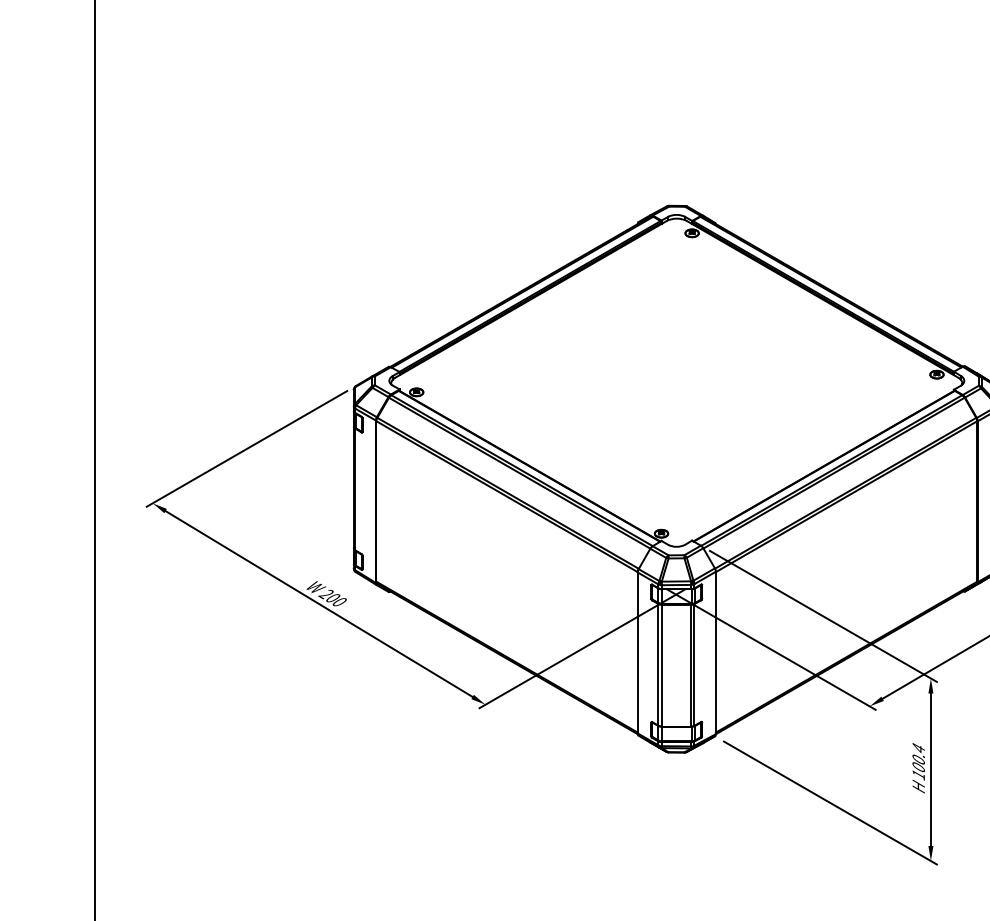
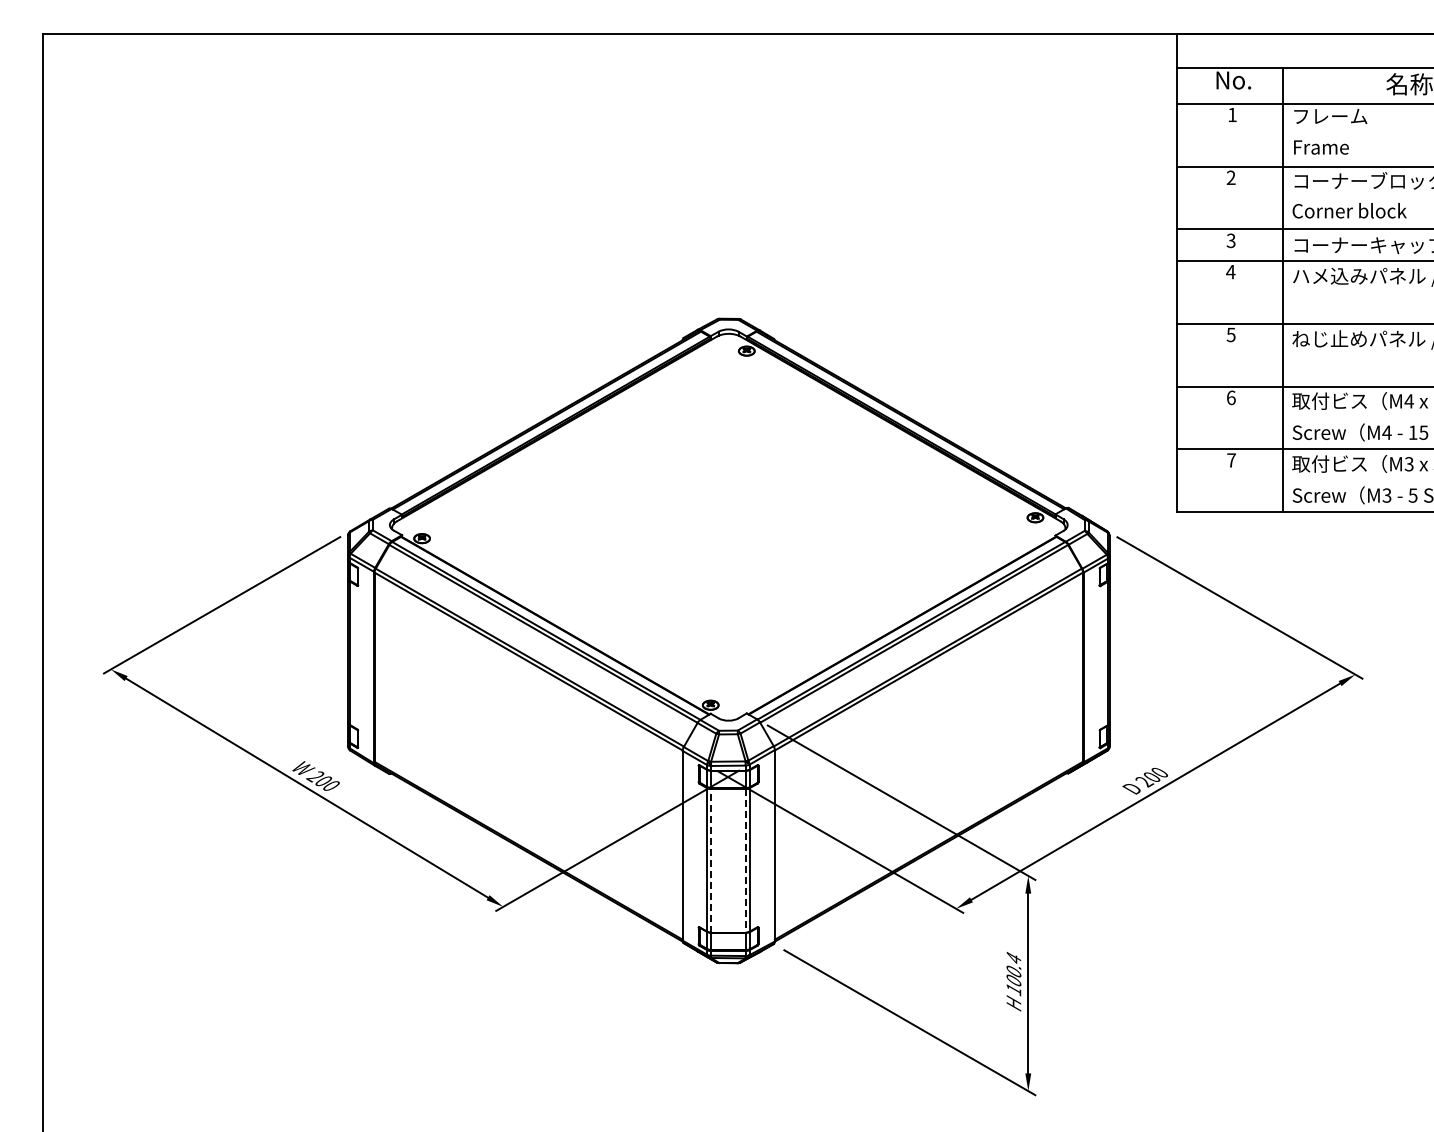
line: (662, 665) -> (711, 860), solid -> dashed
line: (691, 665) -> (745, 860), solid -> dashed

